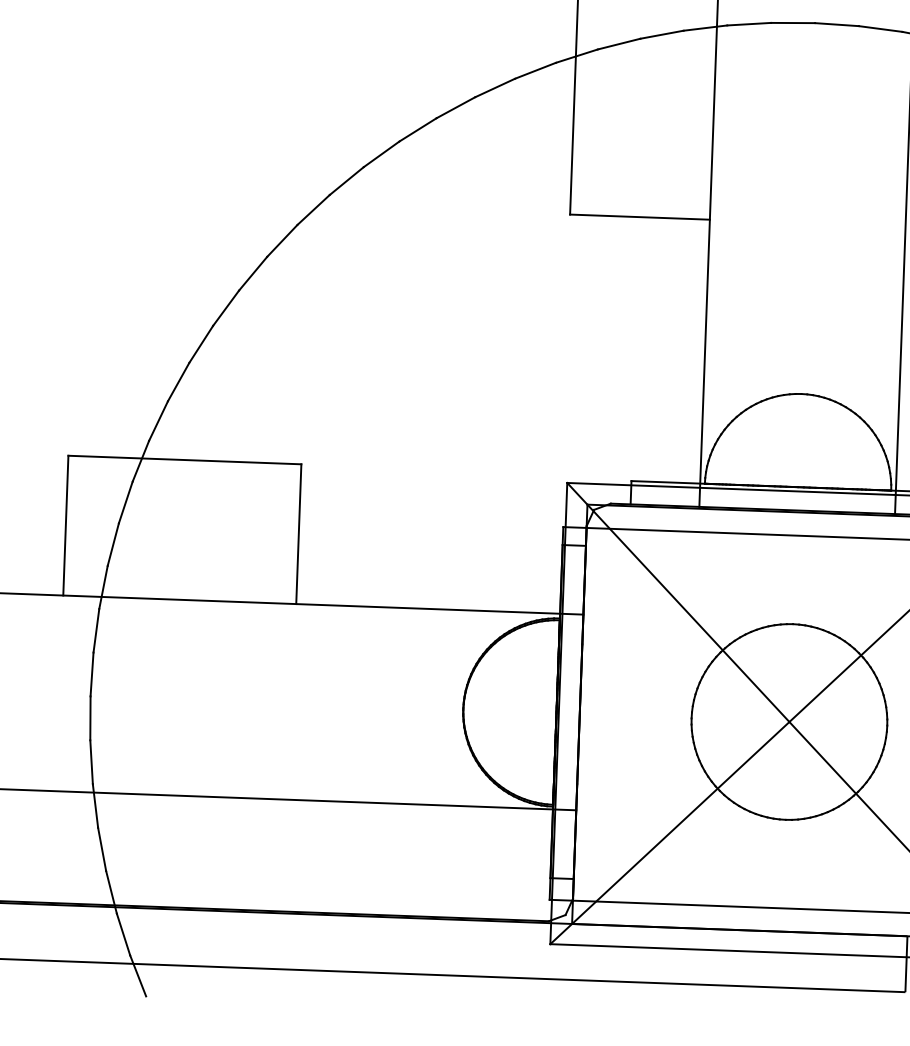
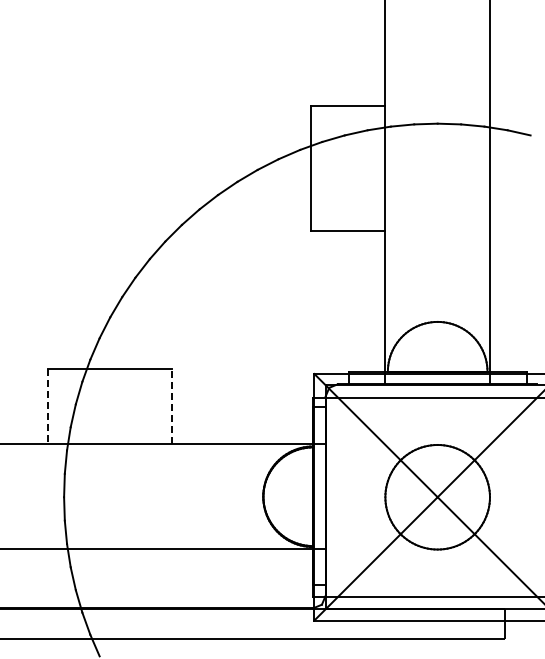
line: (65, 527) -> (47, 407), solid -> dashed
line: (299, 534) -> (172, 406), solid -> dashed

